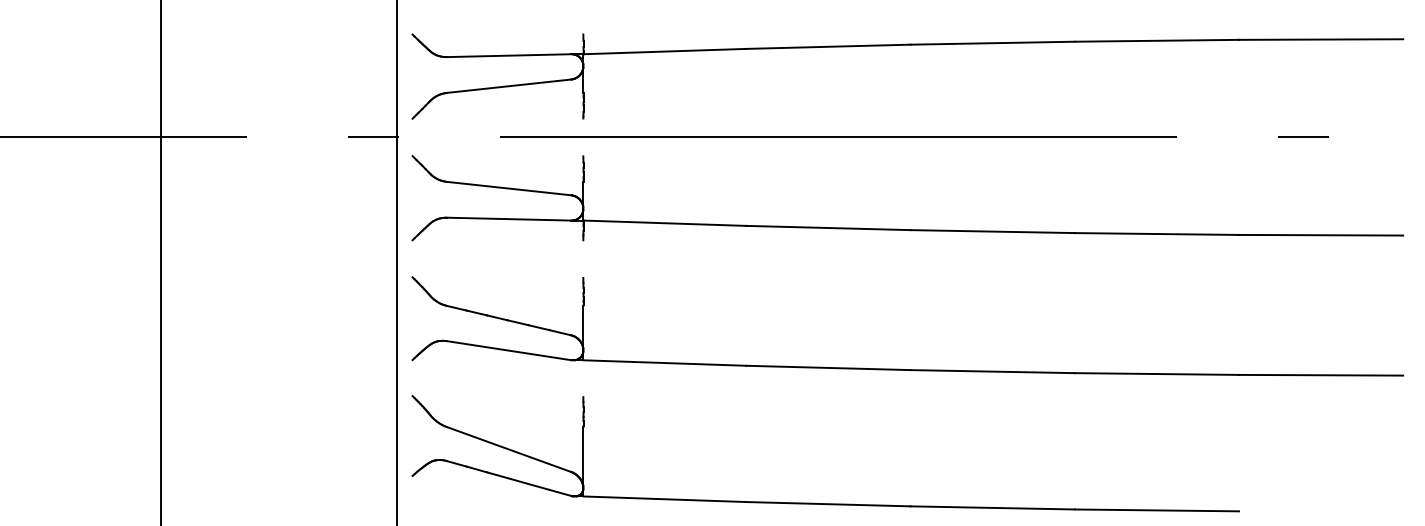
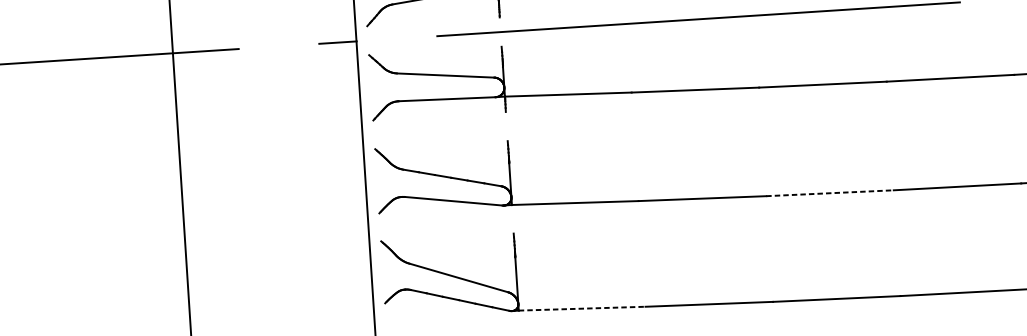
line: (993, 371) -> (830, 193), solid -> dashed
line: (664, 499) -> (581, 308), solid -> dashed

